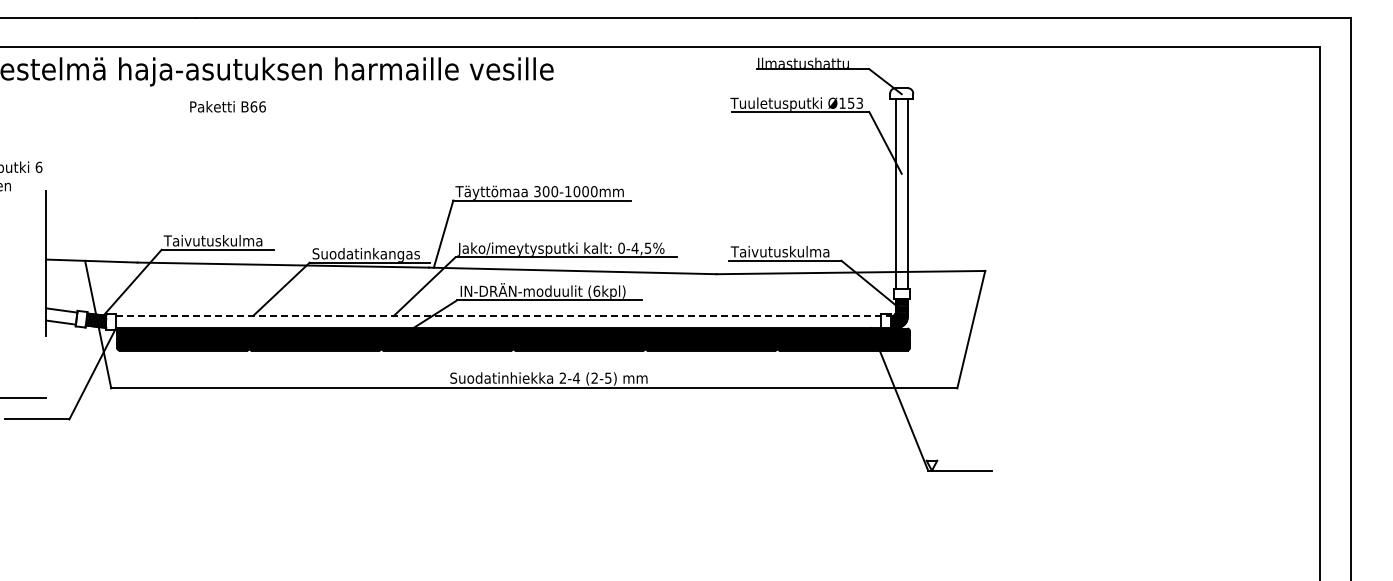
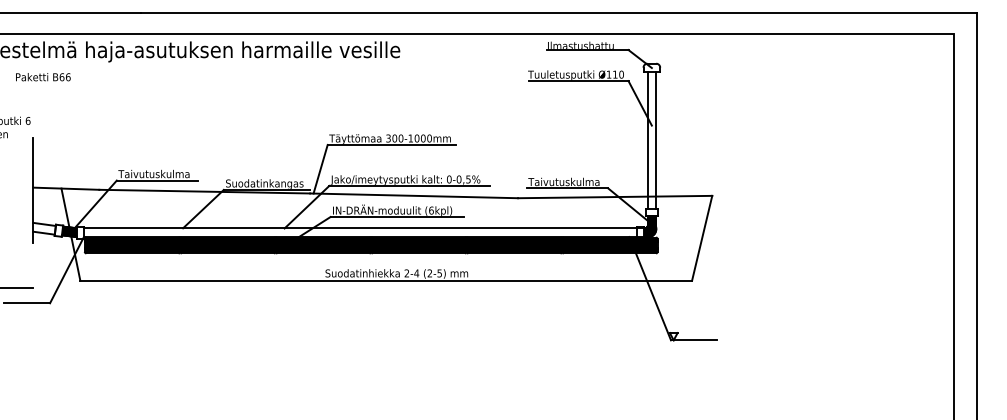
text: (855, 102) -> (618, 74), Ø153 -> Ø110
text: (227, 106) -> (42, 76), moved
text: (634, 247) -> (458, 178), 0-4,5% -> 0-0,5%
line: (504, 315) -> (364, 228), dashed -> solid

